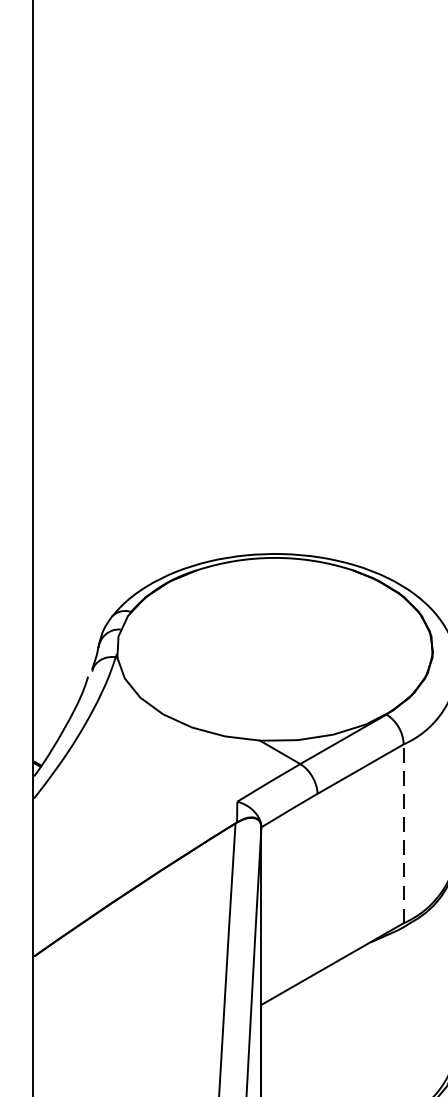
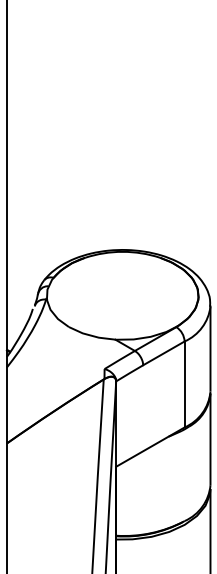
line: (403, 833) -> (184, 384), dashed -> solid

